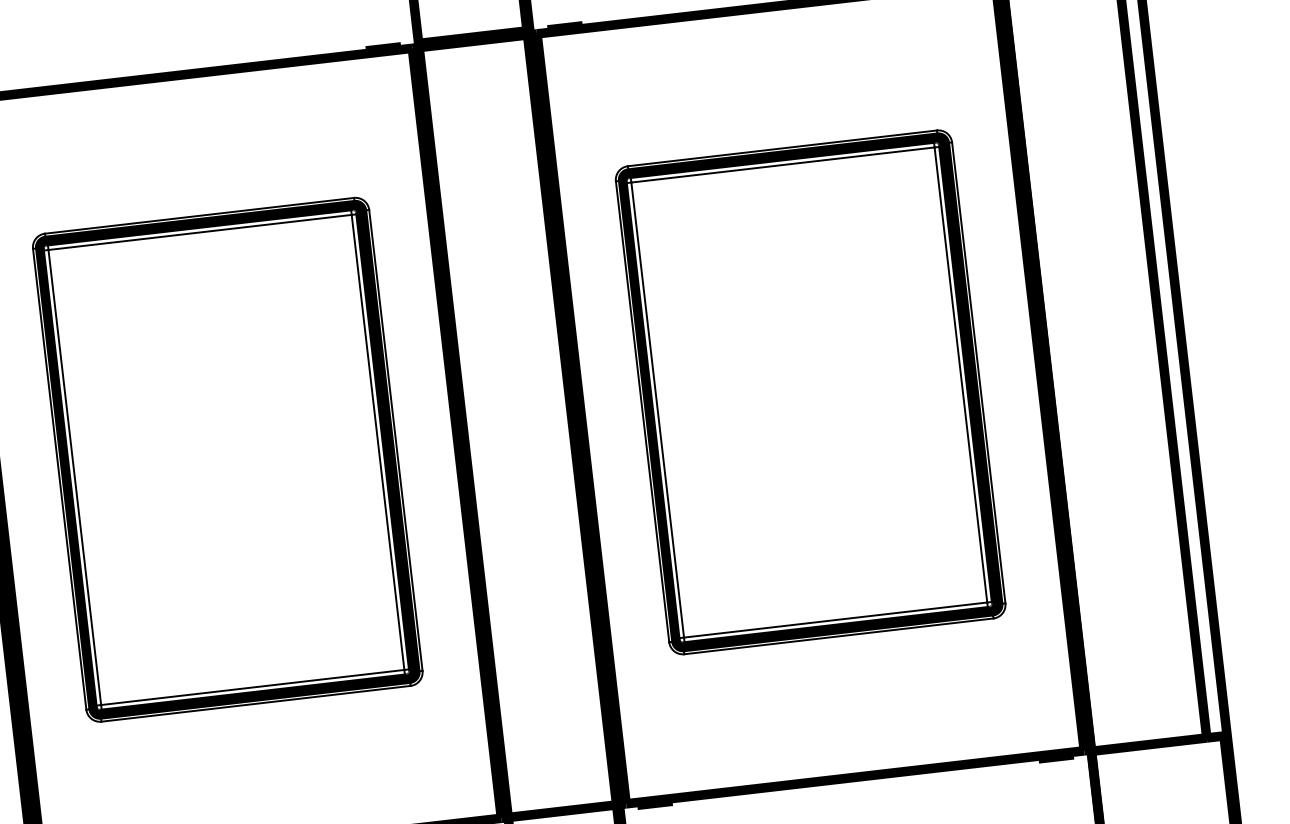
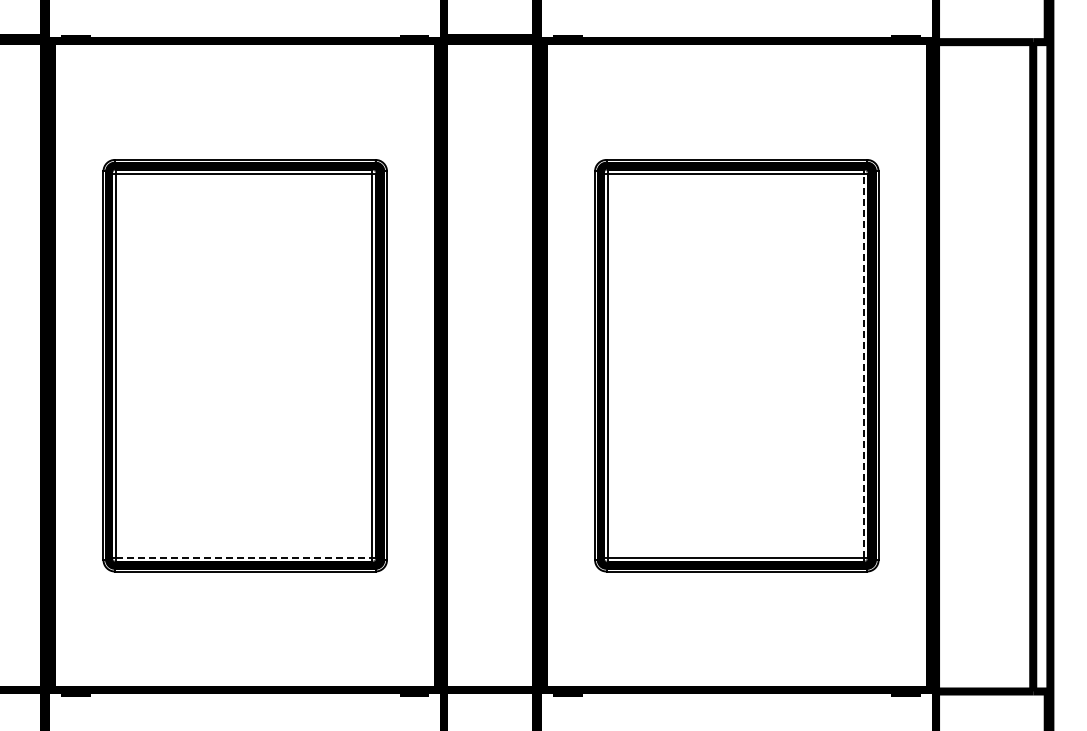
line: (960, 374) -> (863, 365), solid -> dashed
line: (253, 687) -> (244, 557), solid -> dashed

